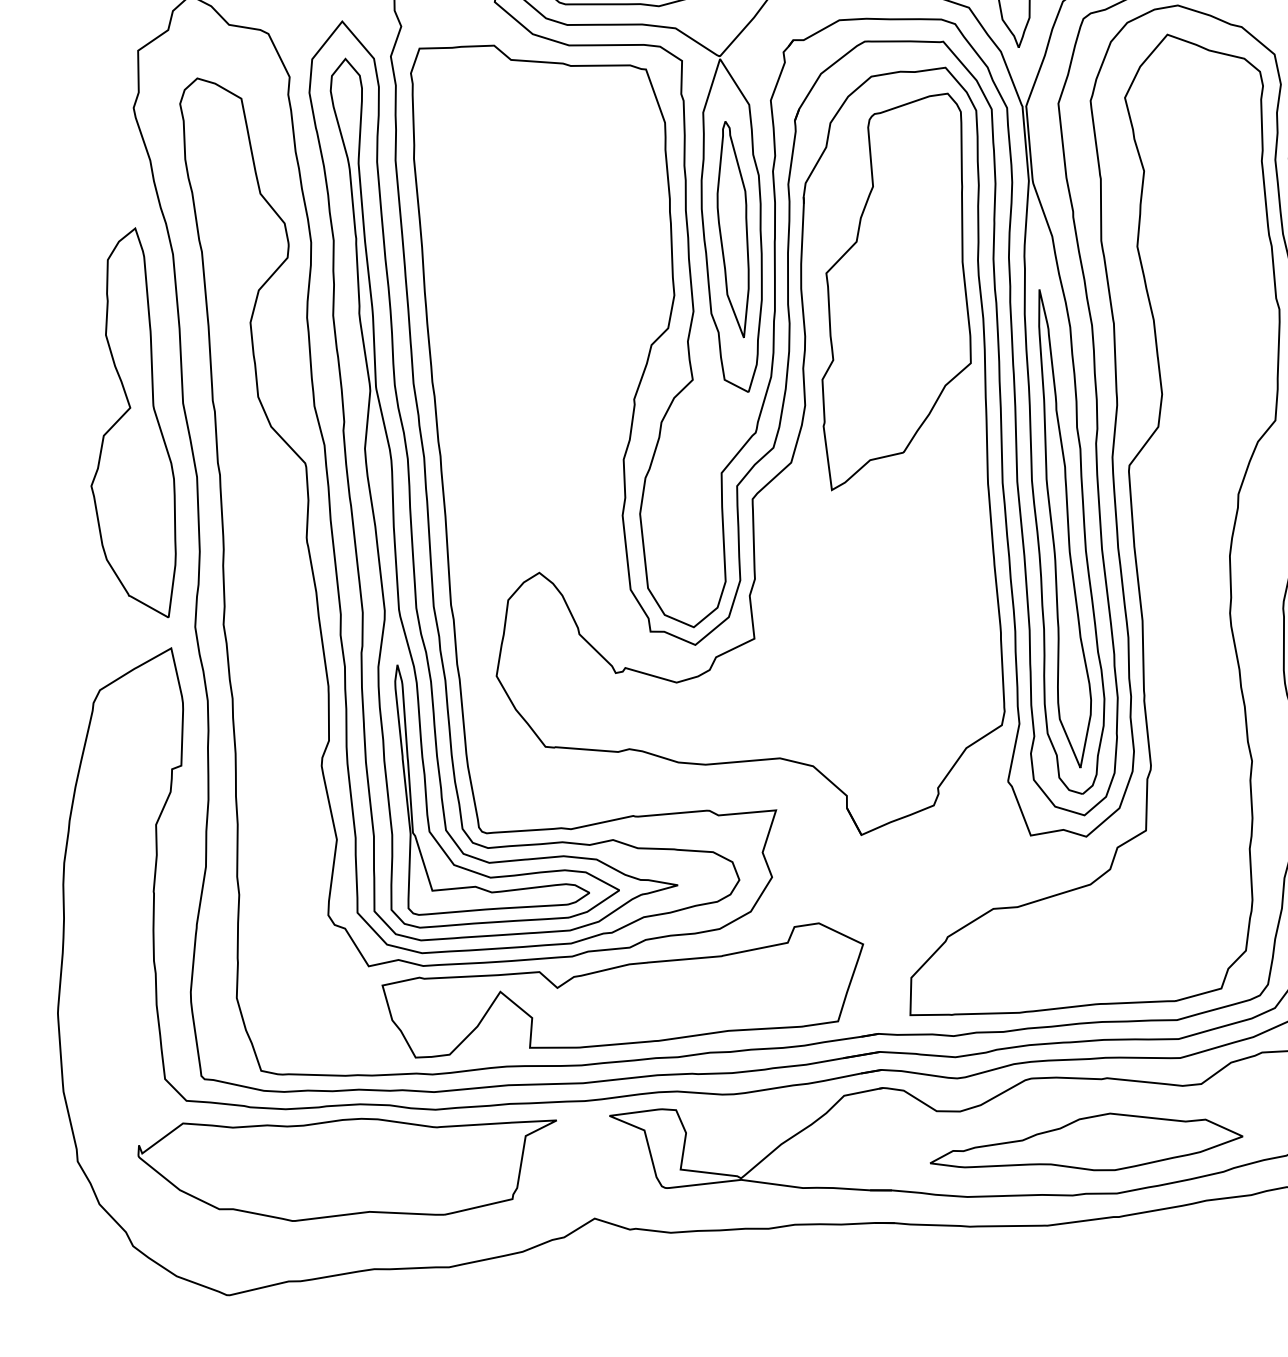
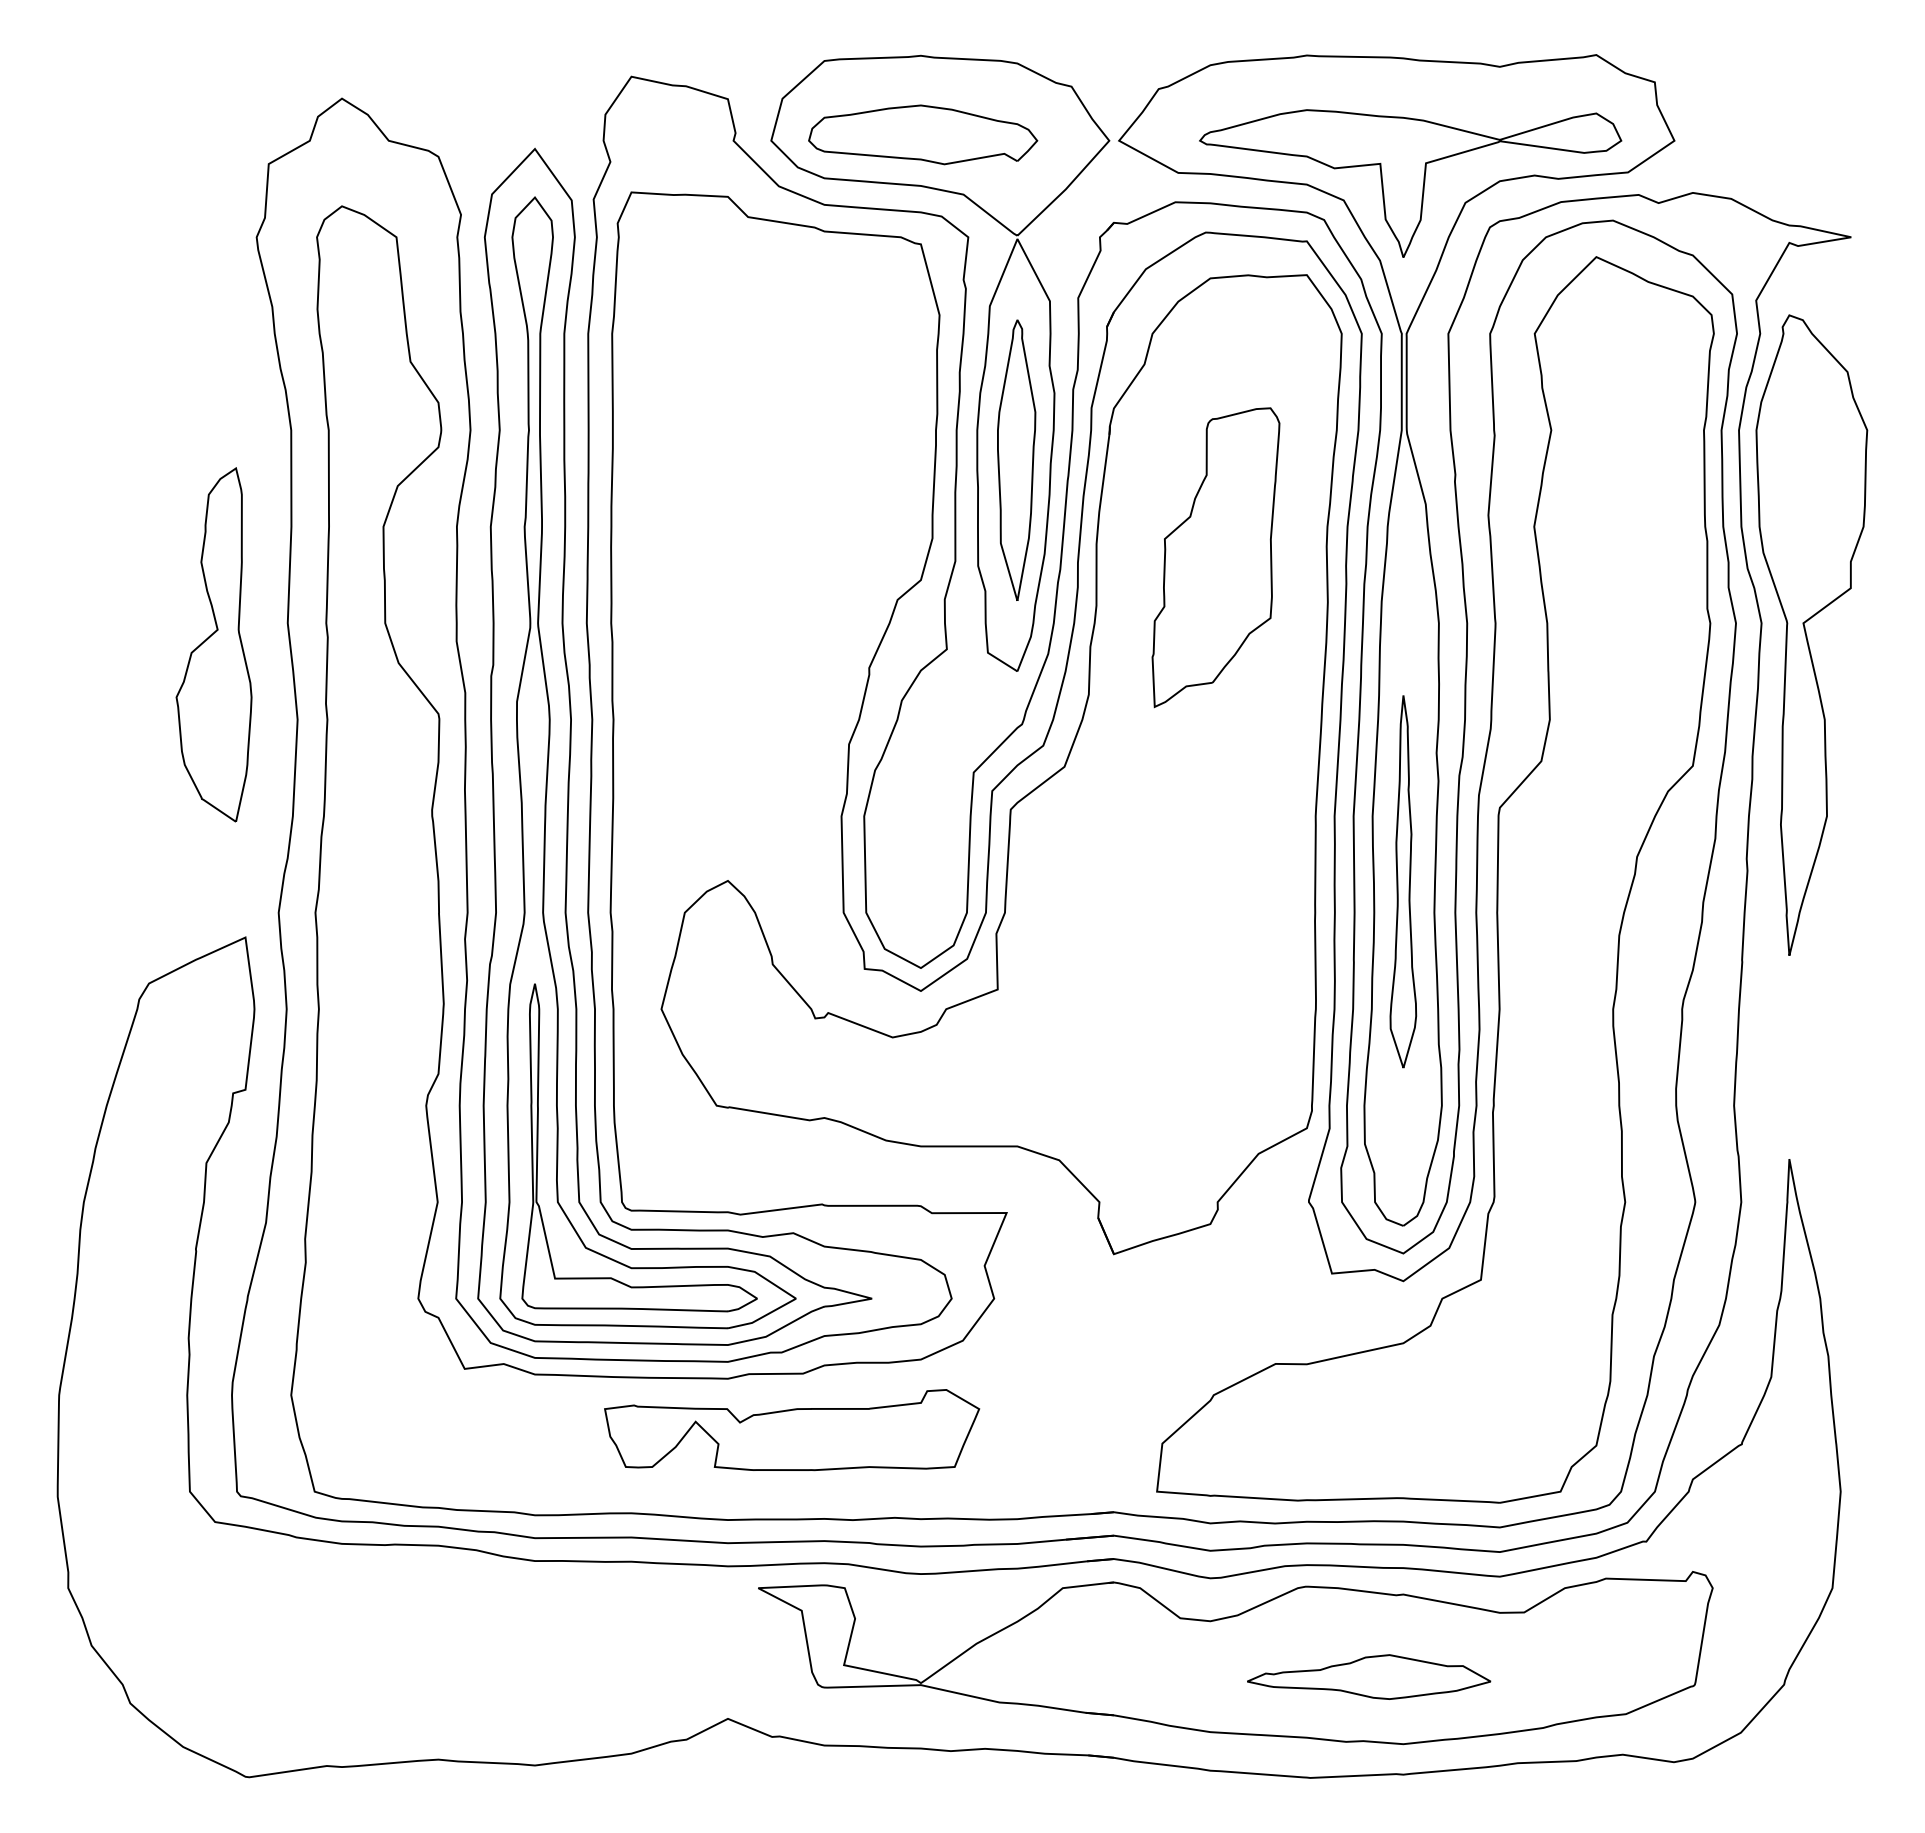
part: (893, 291) -> (1215, 557), size x0.6
part: (127, 424) -> (213, 644), size x0.7
part: (1060, 528) -> (1403, 881), size x0.6
part: (624, 991) -> (791, 1429), size x0.6
part: (1085, 1143) -> (1368, 1676), size x0.6
part: (350, 1166) -> (418, 1624), removed

